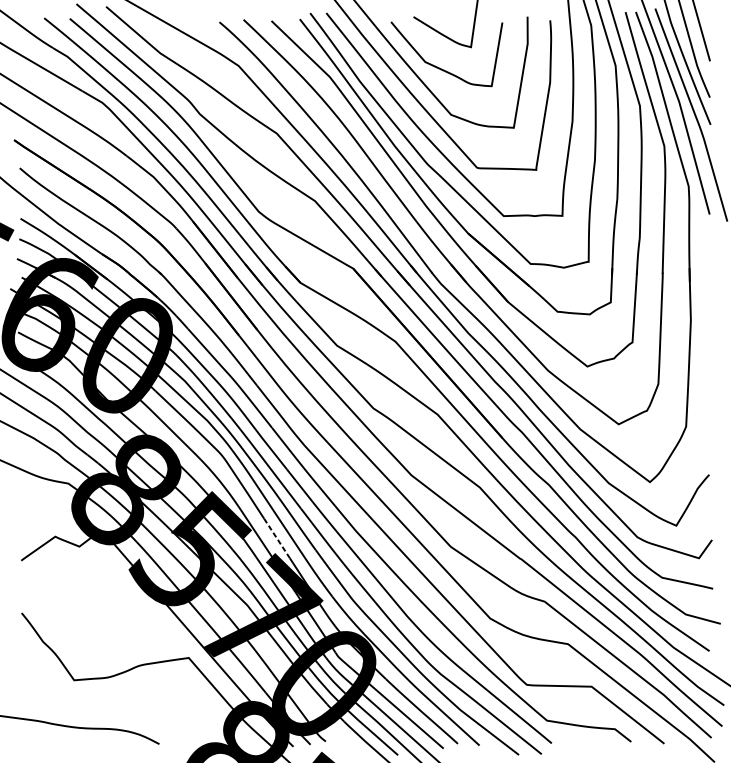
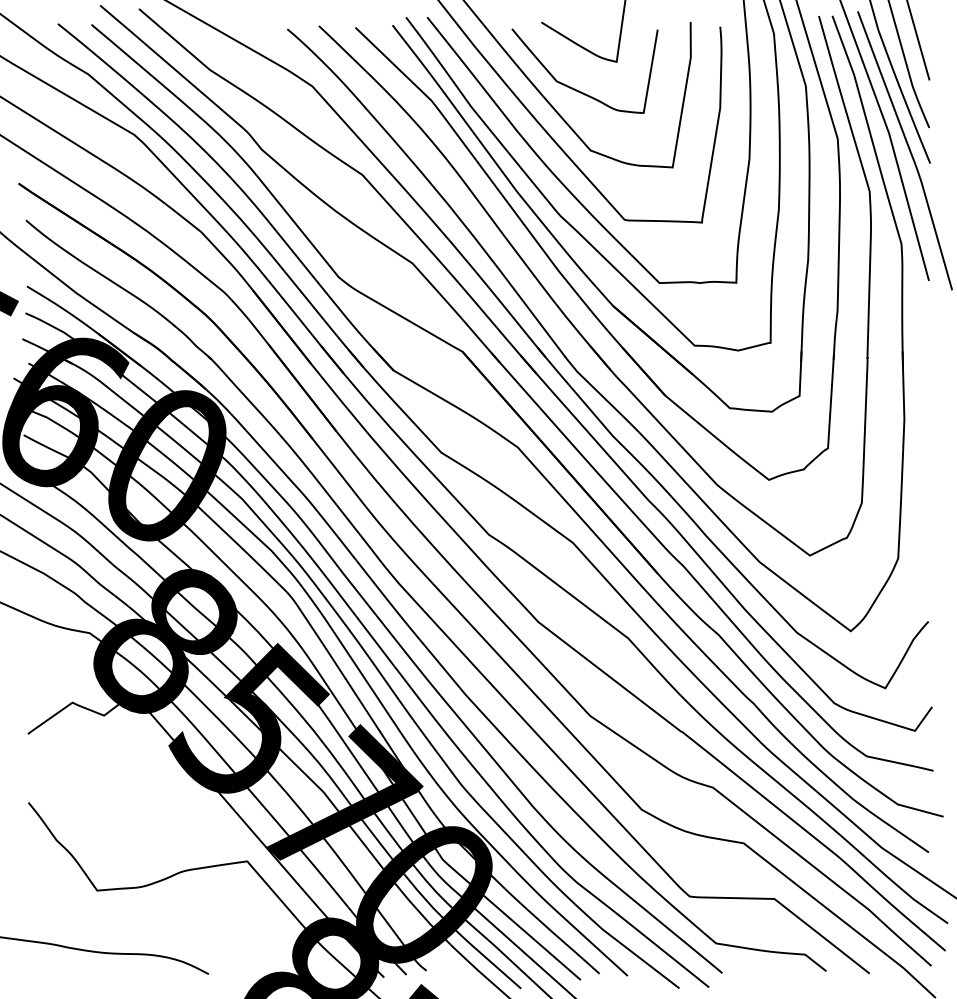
line: (276, 538) -> (362, 705), dashed -> solid

